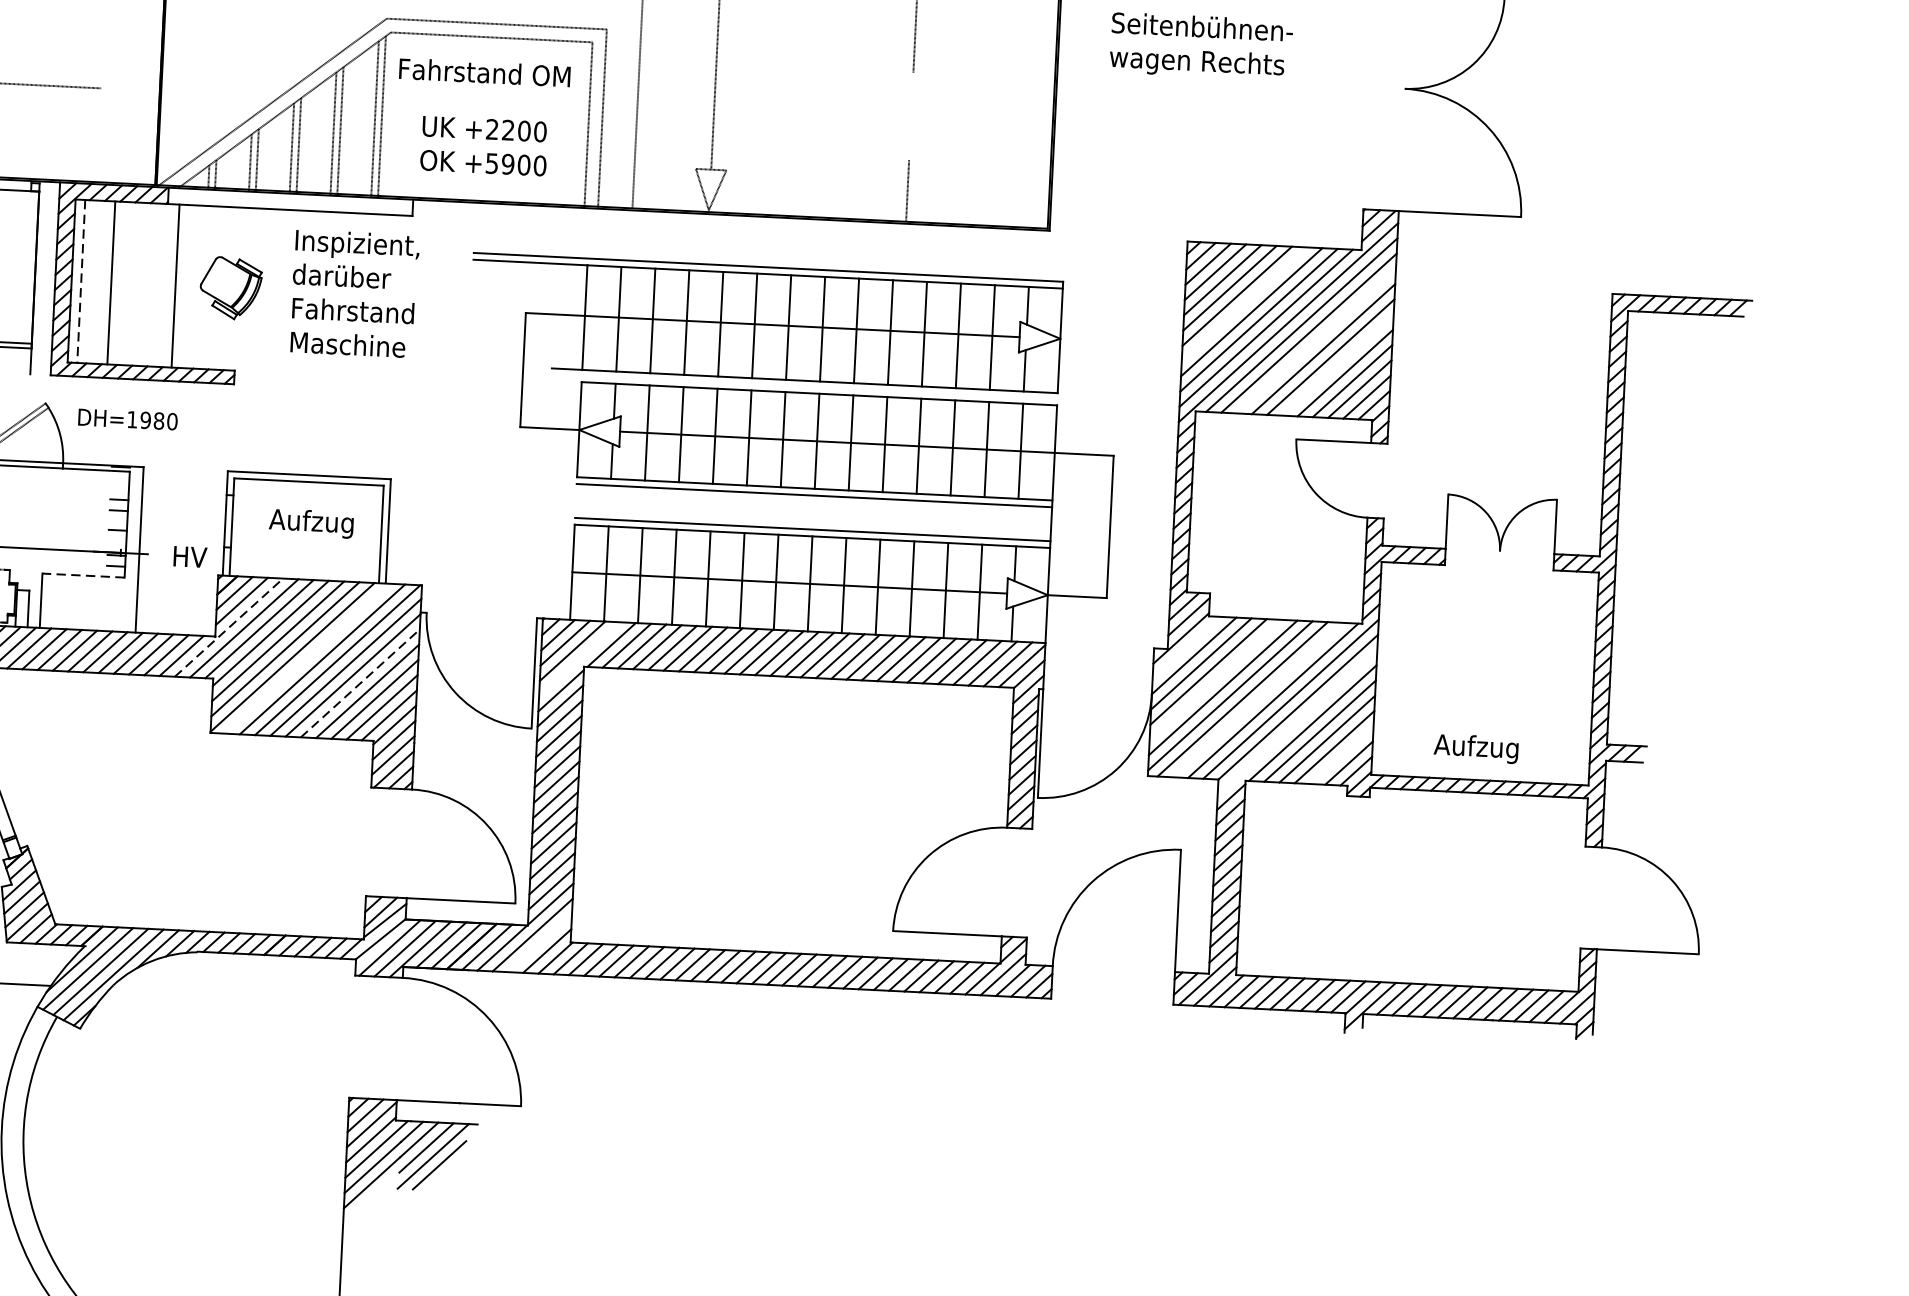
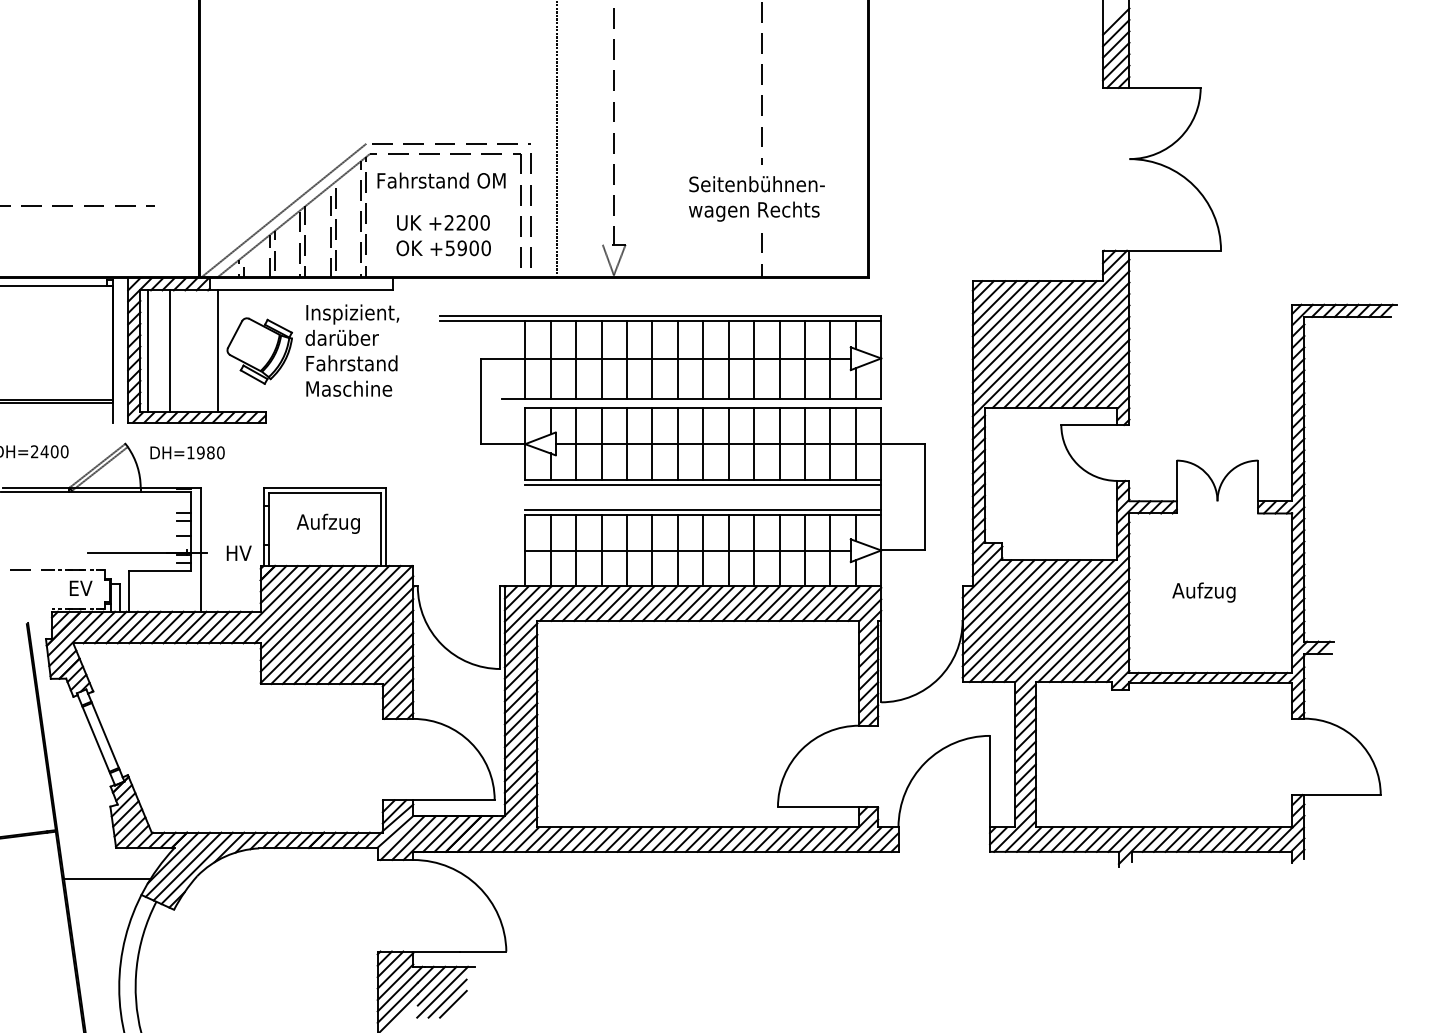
text: (1200, 45) -> (756, 198), moved
line: (81, 281) -> (147, 351), dashed -> solid
part: (230, 287) -> (259, 350), size x1.43
line: (1244, 303) -> (1017, 325), added
line: (1316, 340) -> (1072, 350), added
line: (1337, 364) -> (1089, 367), added
line: (84, 576) -> (160, 571), dashed -> solid
line: (228, 627) -> (270, 604), dashed -> solid
line: (1186, 647) -> (986, 584), added
line: (307, 659) -> (330, 625), added
line: (579, 659) -> (533, 615), added
line: (1215, 679) -> (1009, 607), added
line: (361, 683) -> (371, 641), dashed -> solid
line: (1257, 699) -> (1041, 620), added
line: (1297, 722) -> (1072, 636), added
text: (1475, 748) -> (1203, 592), moved
line: (1341, 754) -> (1106, 658), added
line: (539, 942) -> (514, 828), added
line: (447, 1172) -> (453, 1003), added

